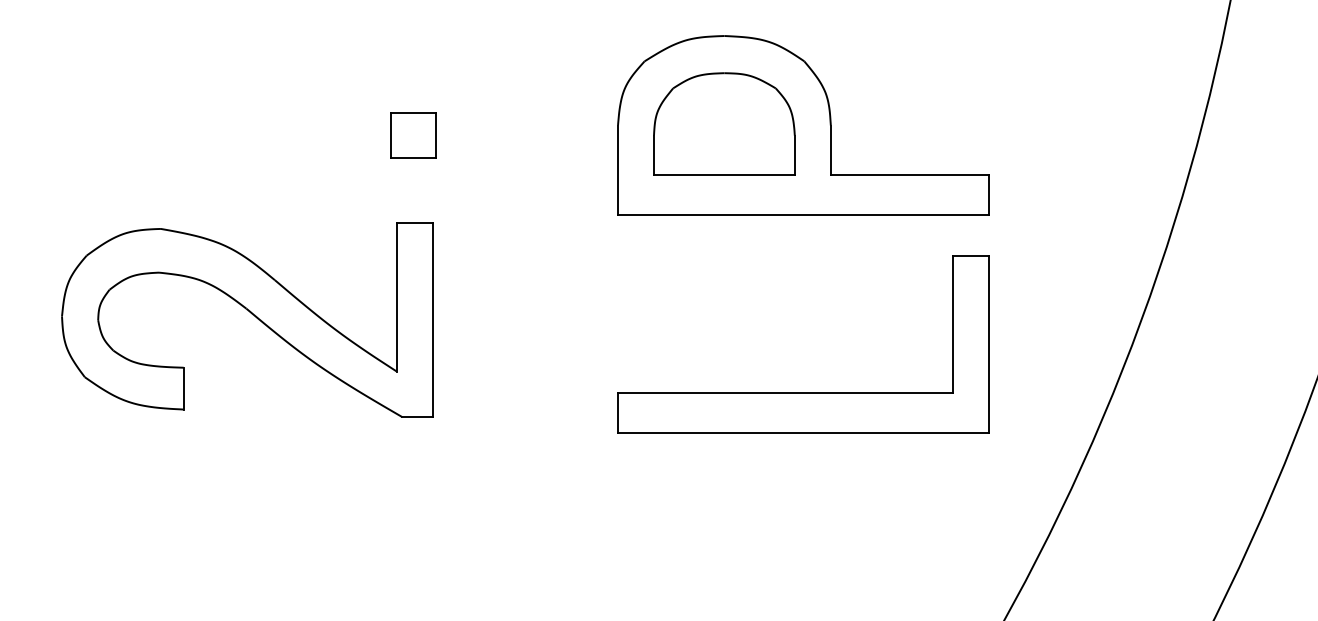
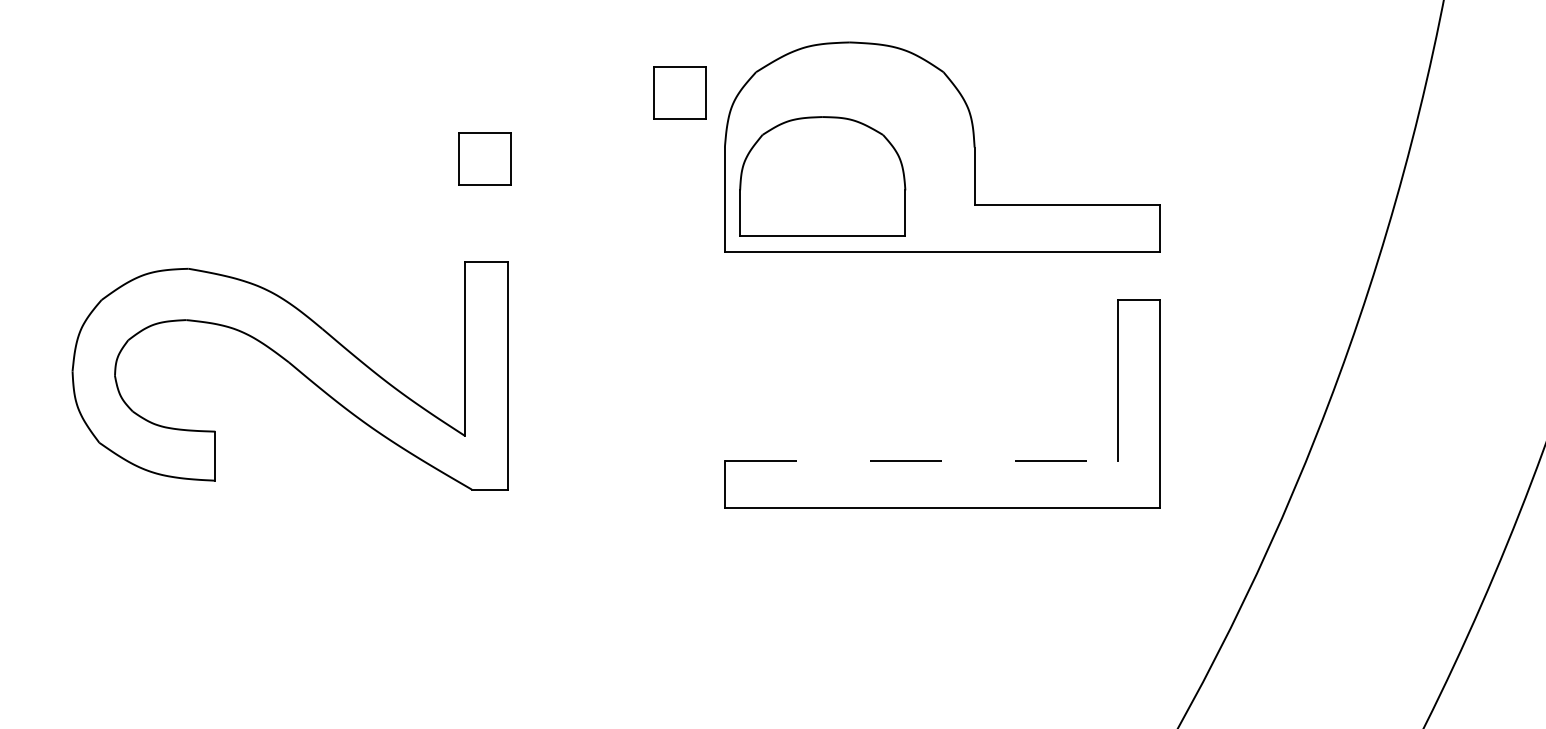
part: (579, 78) -> (679, 92), added
part: (724, 123) -> (822, 176), moved
line: (785, 392) -> (921, 460), solid -> dashed

